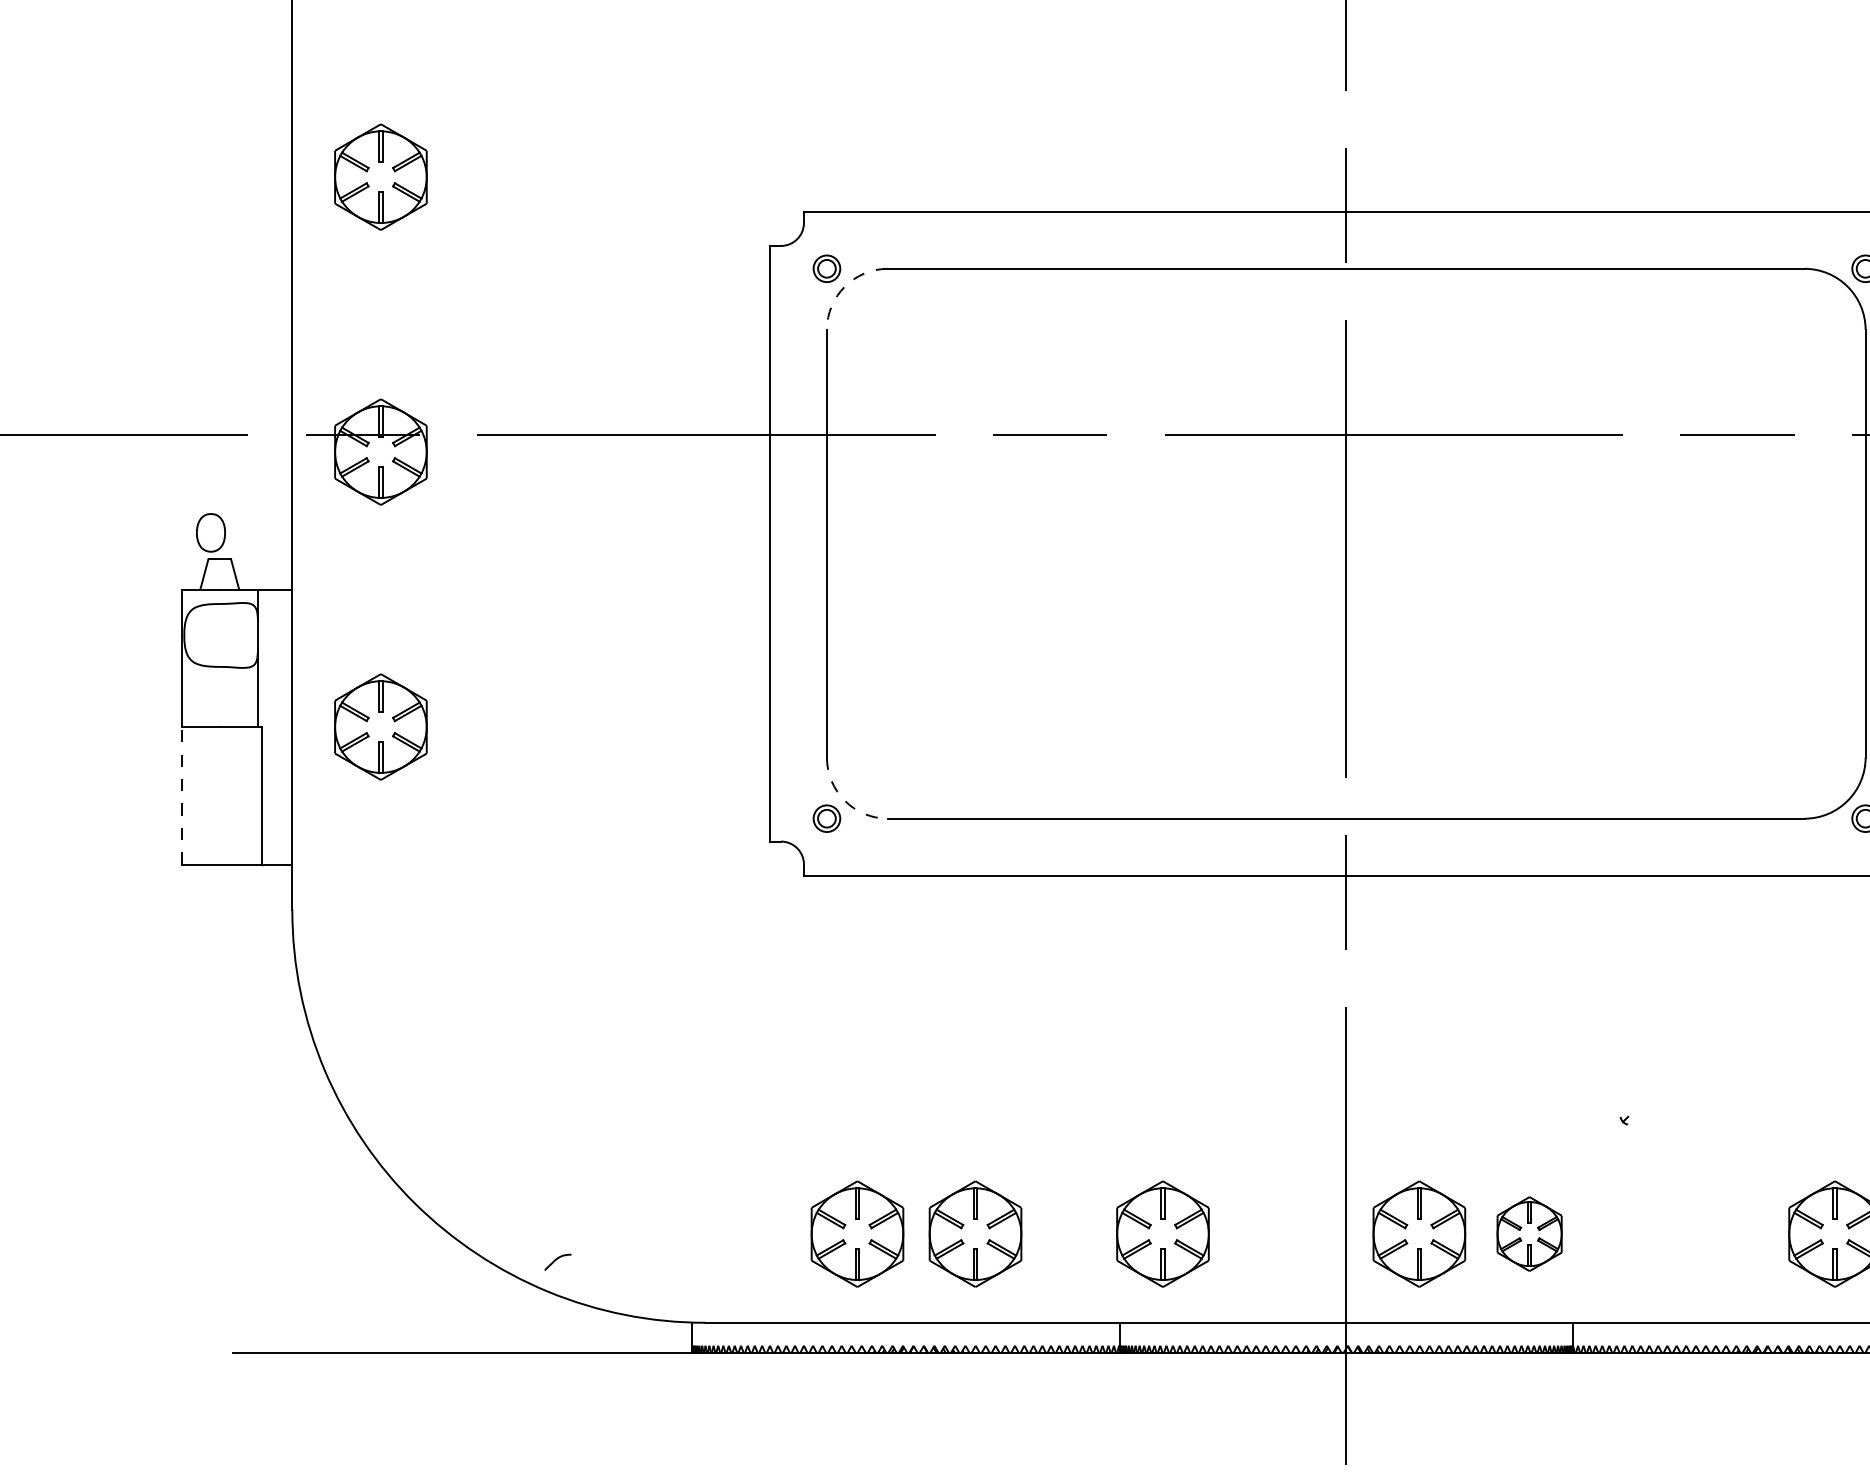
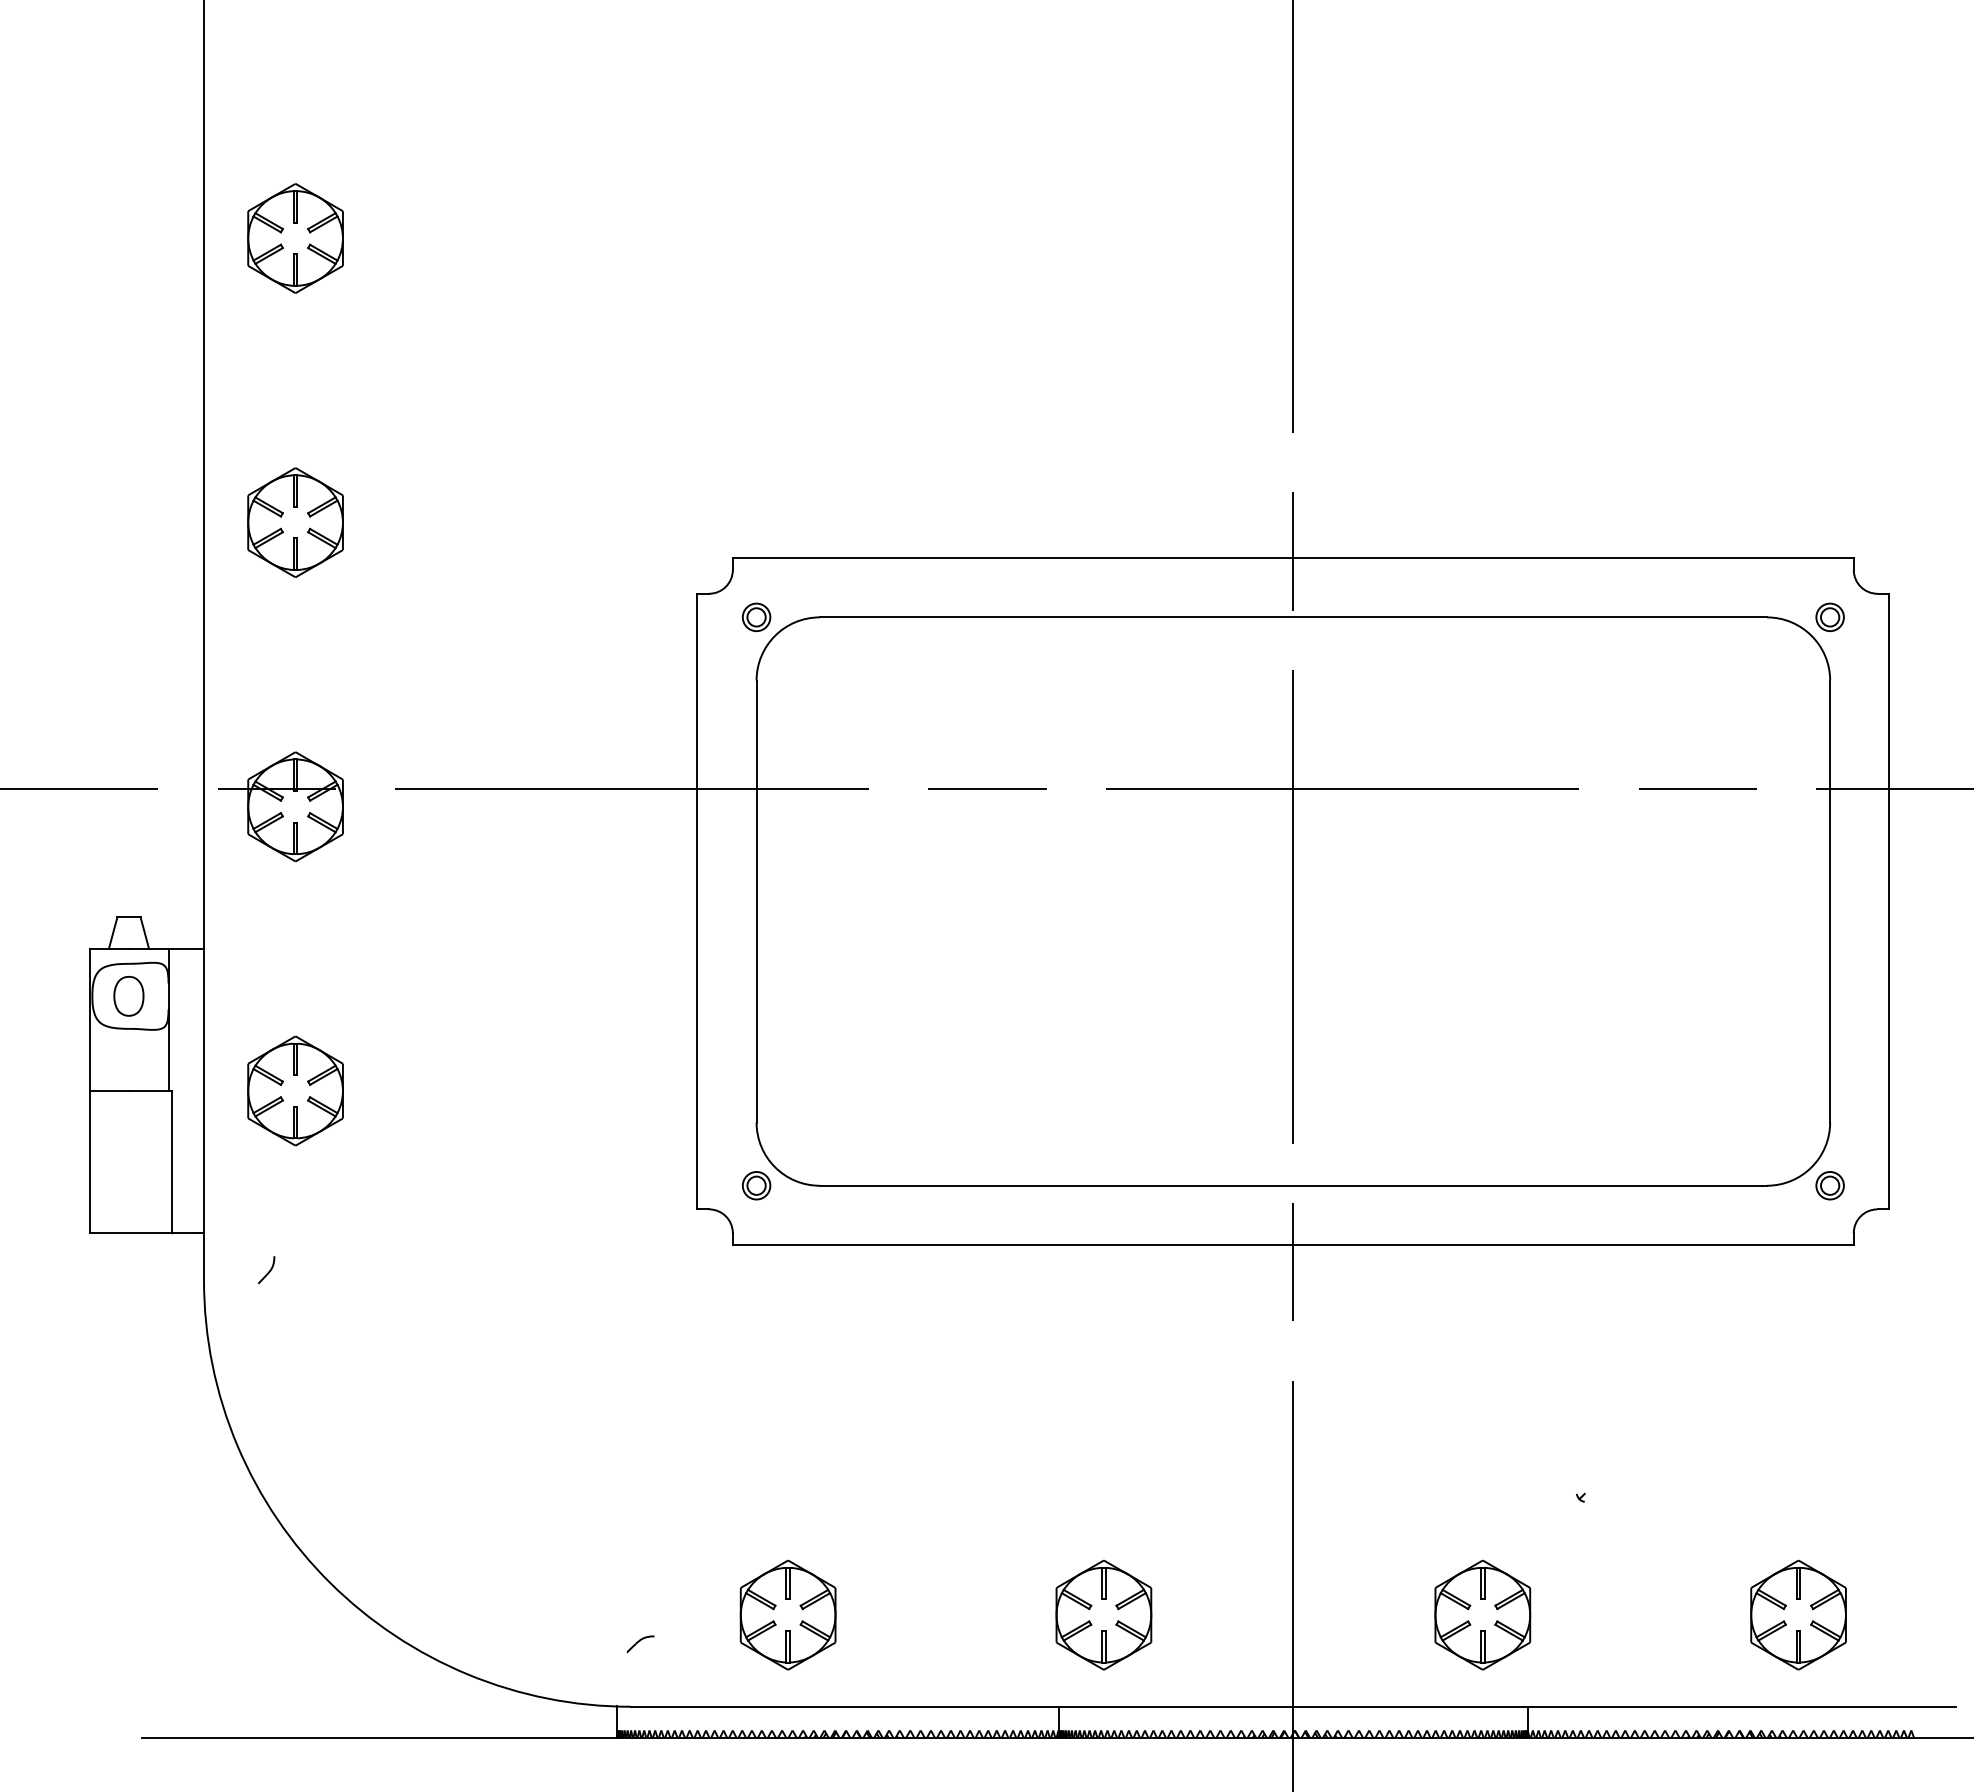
arc: (845, 286) -> (775, 635), dashed -> solid
part: (210, 533) -> (128, 996), moved
line: (181, 795) -> (89, 1161), dashed -> solid
arc: (845, 801) -> (775, 1167), dashed -> solid
part: (352, 899) -> (266, 1269), added
part: (974, 1233) -> (909, 1614), removed
part: (1418, 1233) -> (1368, 1614), removed
part: (1529, 1233) -> (1482, 1614), size x1.43
part: (557, 1262) -> (640, 1644), moved

